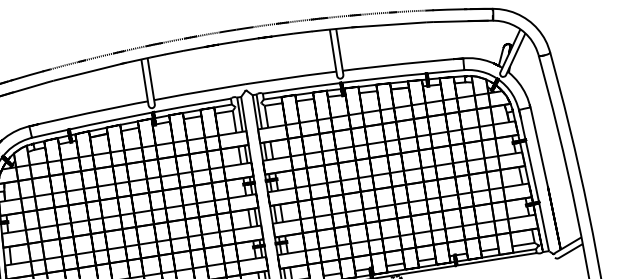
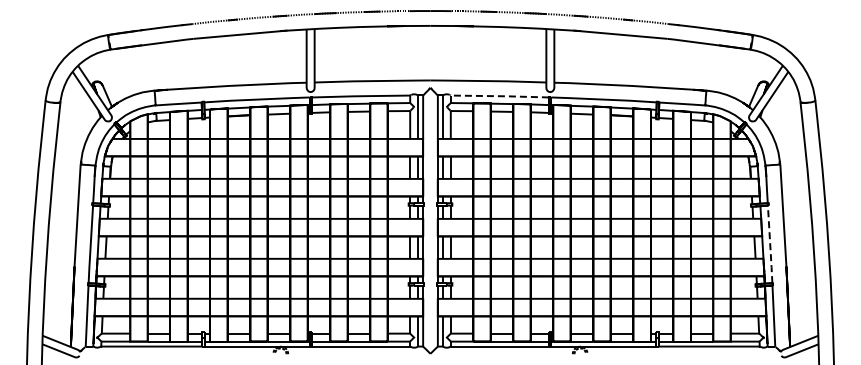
line: (298, 88) -> (495, 96), solid -> dashed
line: (532, 171) -> (770, 244), solid -> dashed

